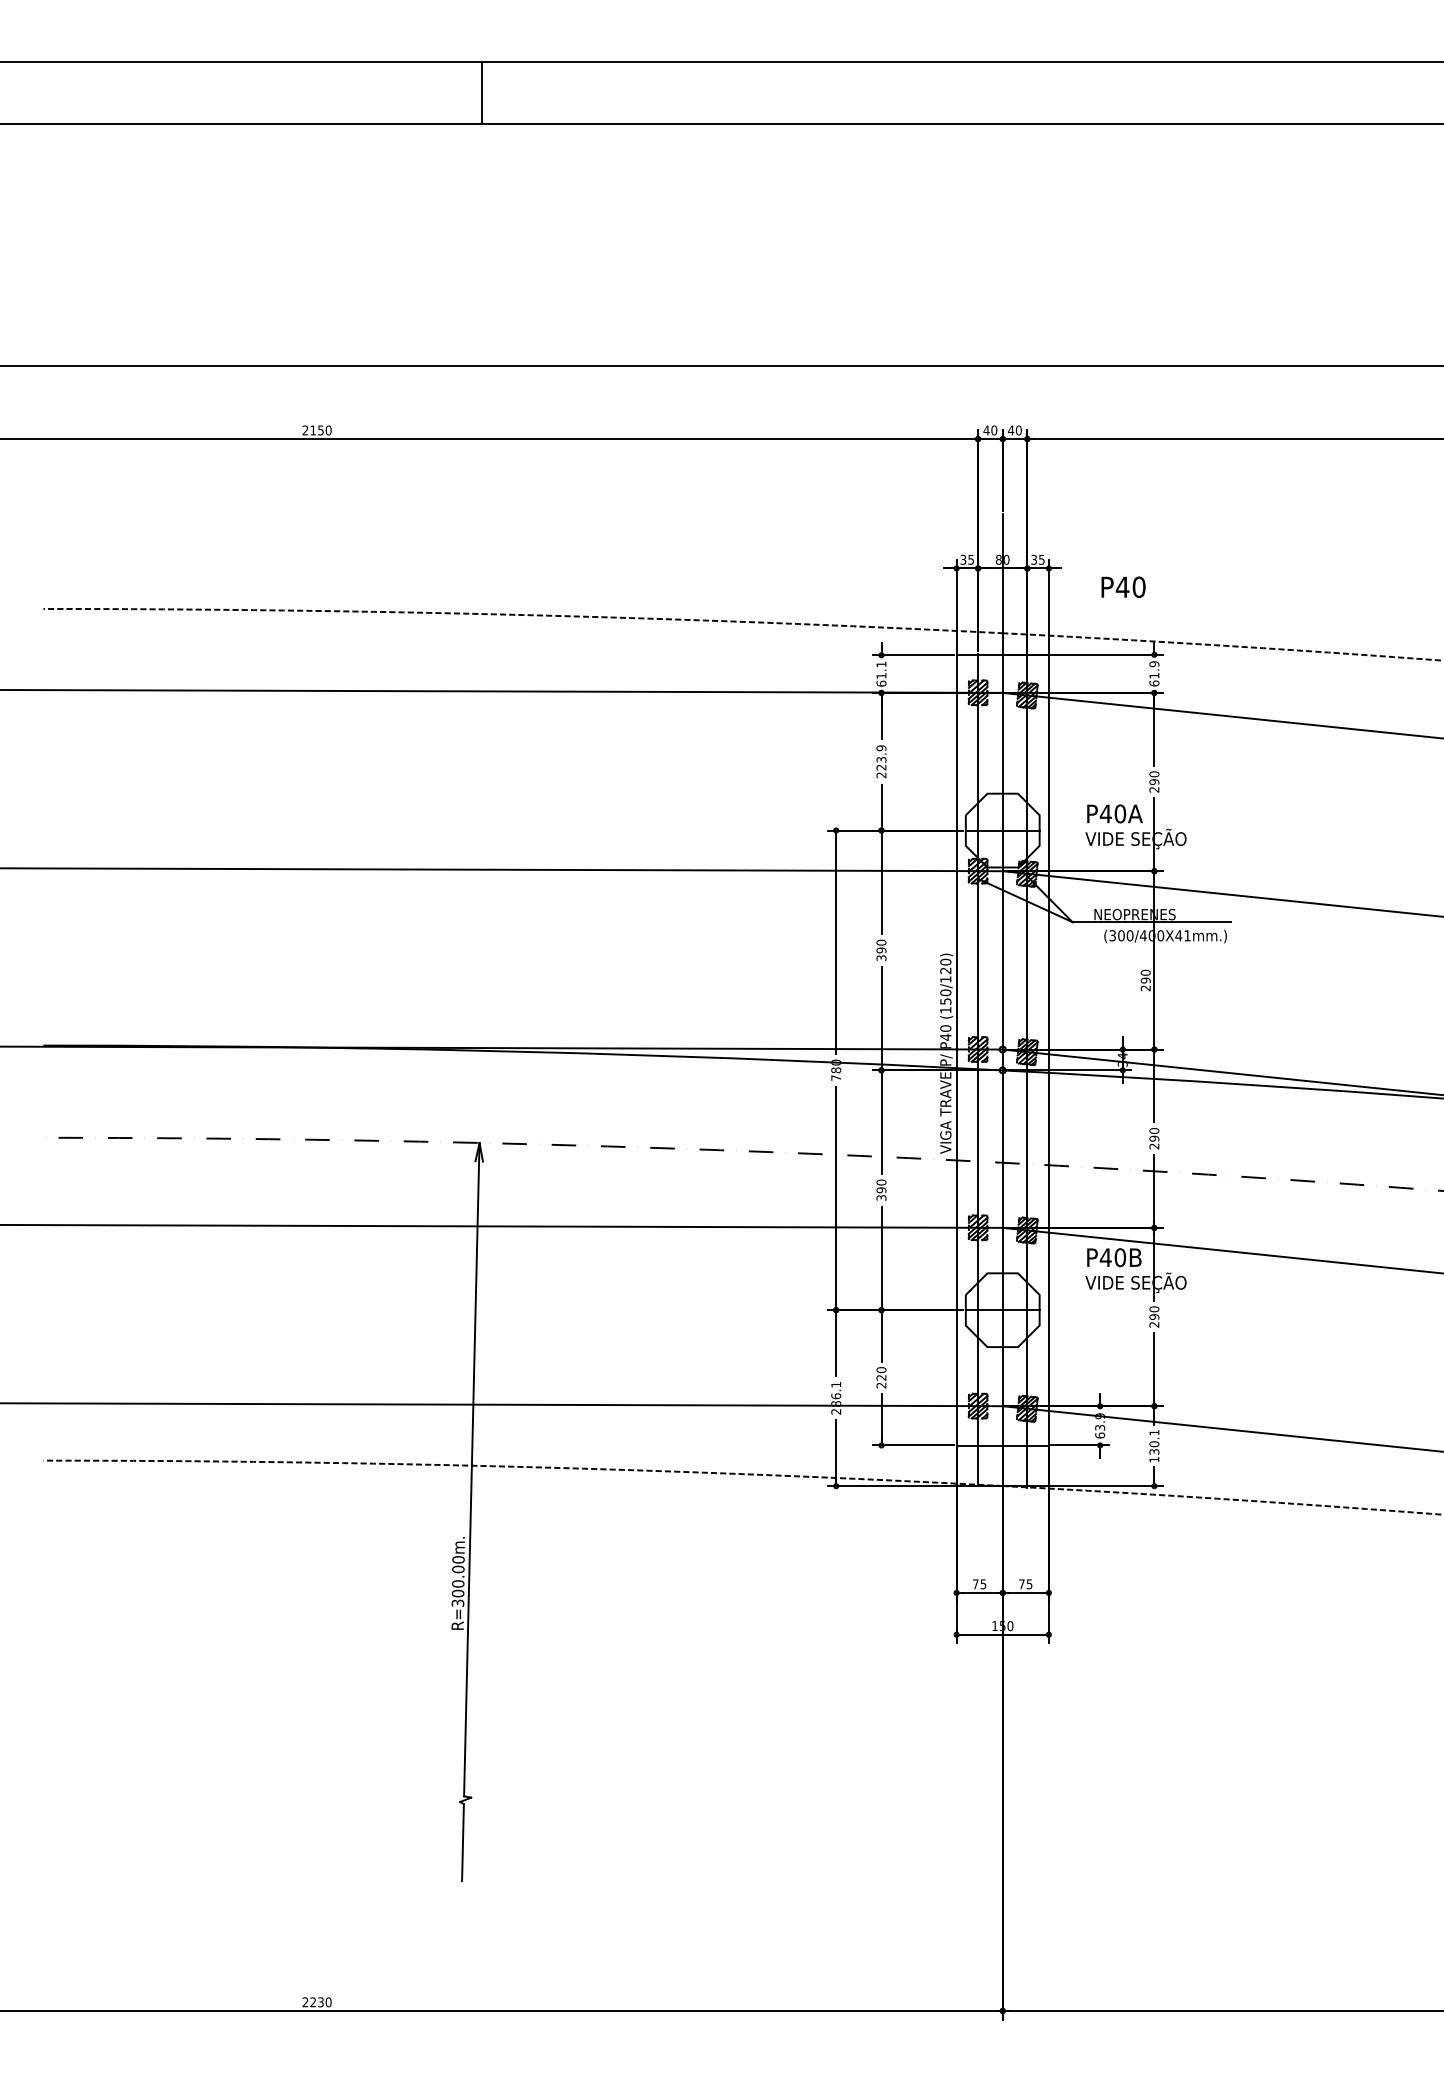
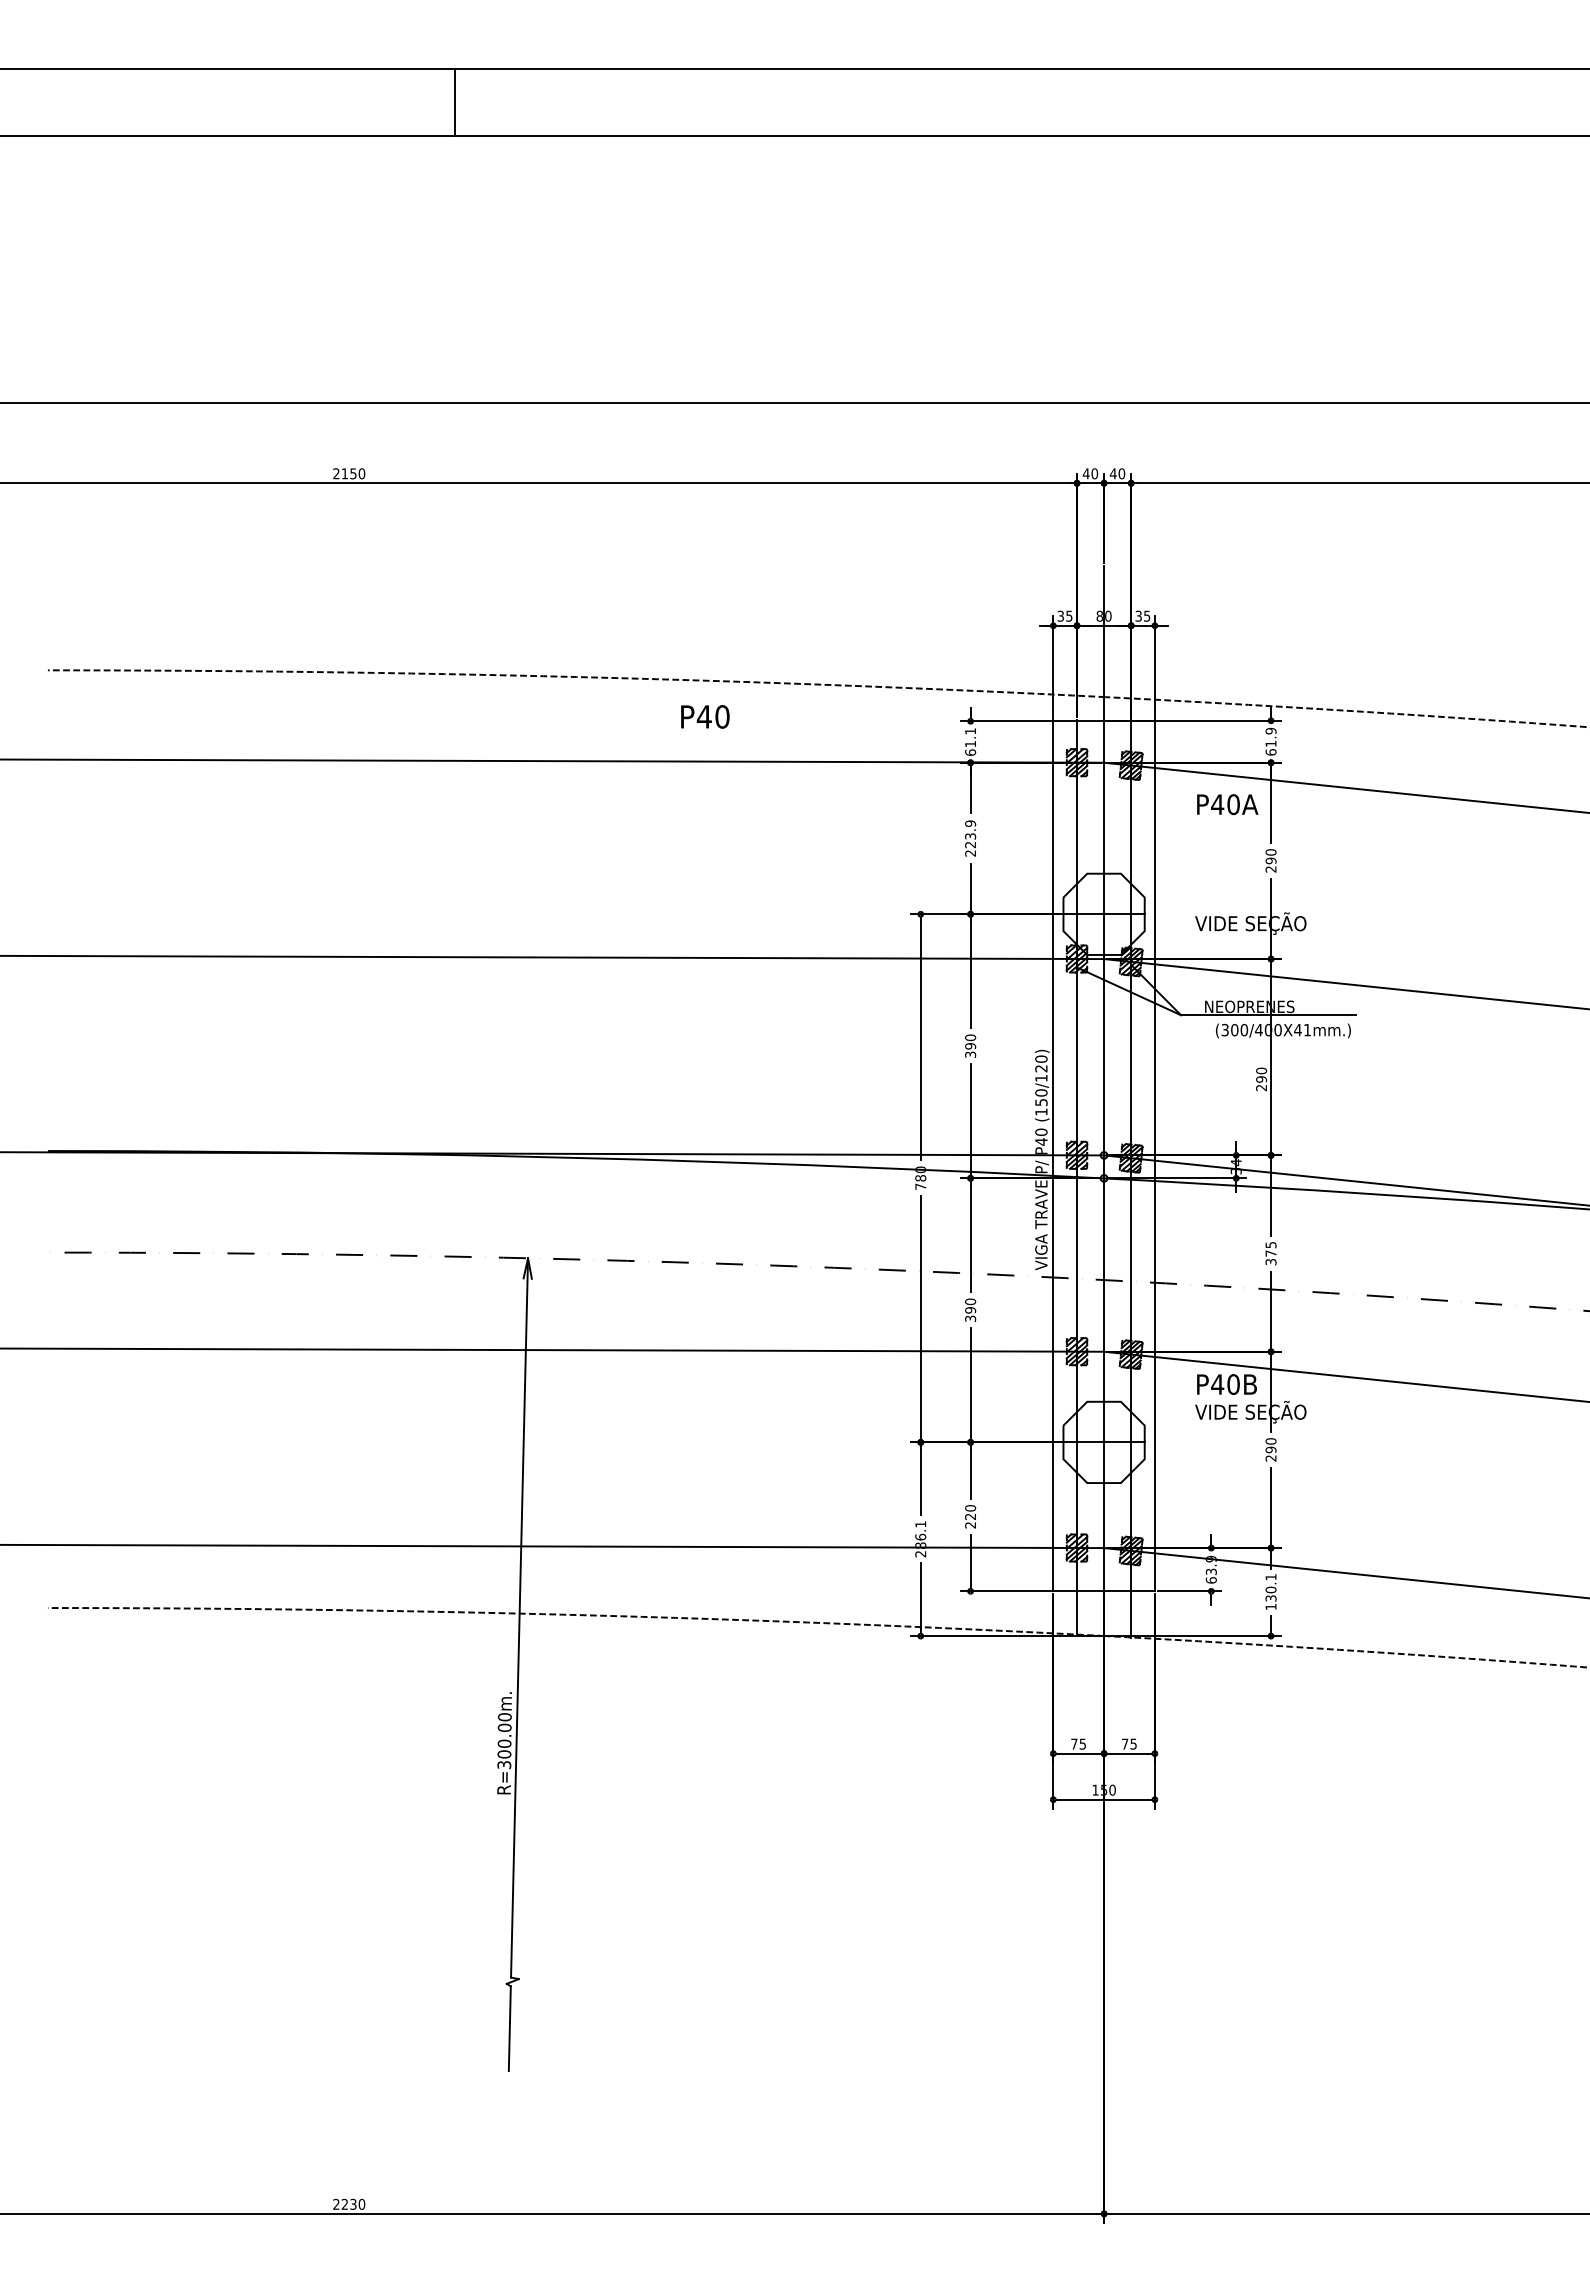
line: (482, 92) -> (455, 101), moved
text: (1123, 586) -> (705, 716), moved
text: (1114, 813) -> (1227, 804), moved
text: (1154, 1138) -> (1271, 1253), 290 -> 375

